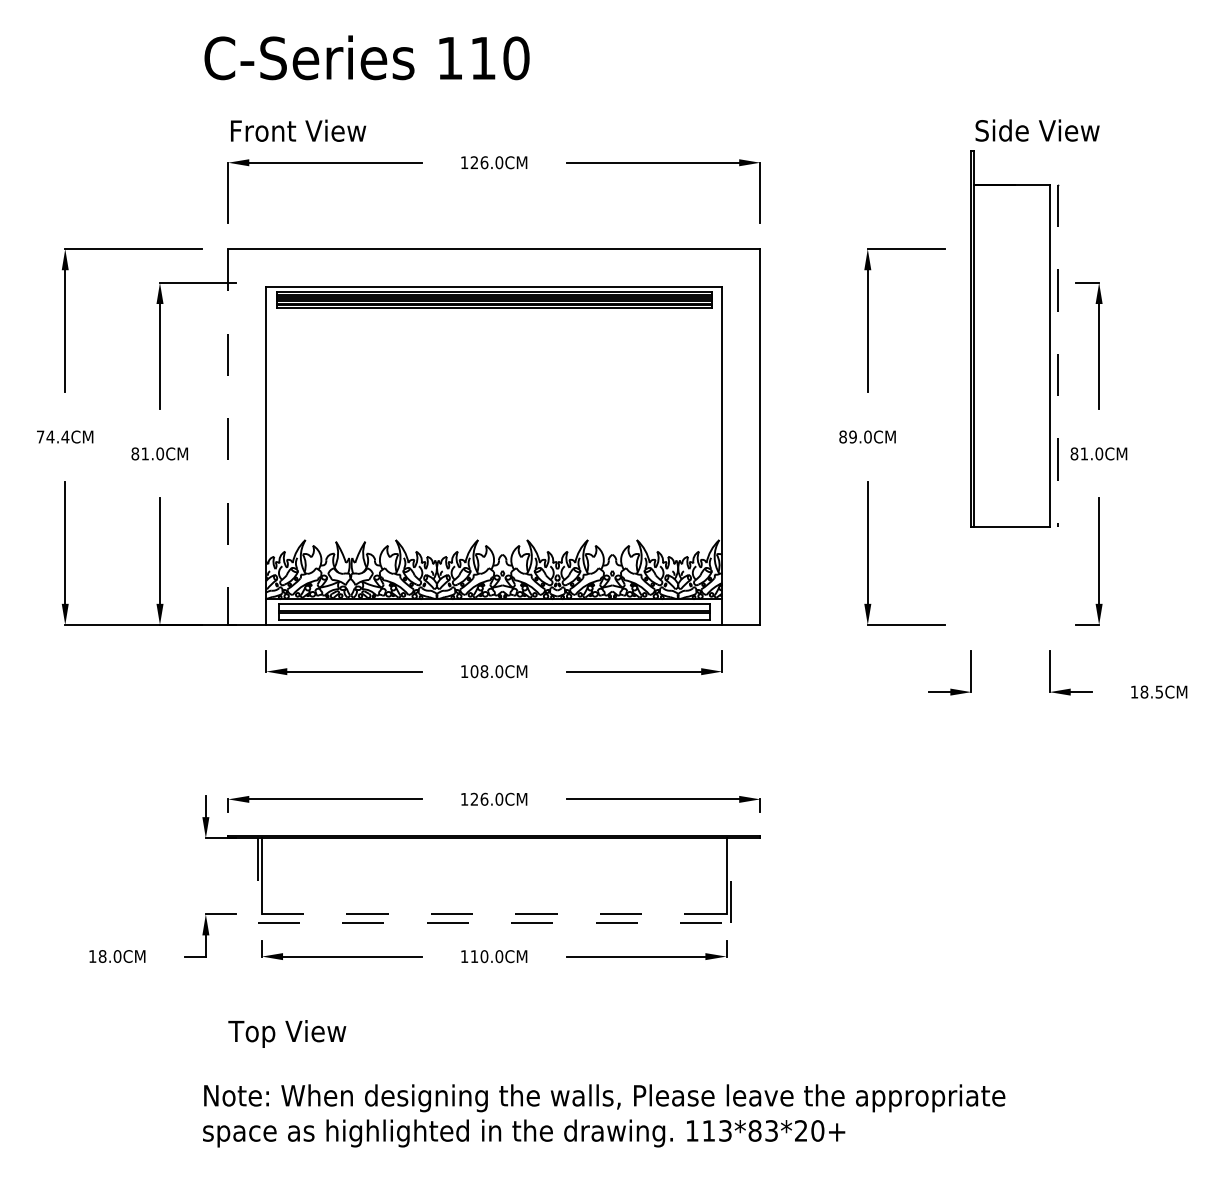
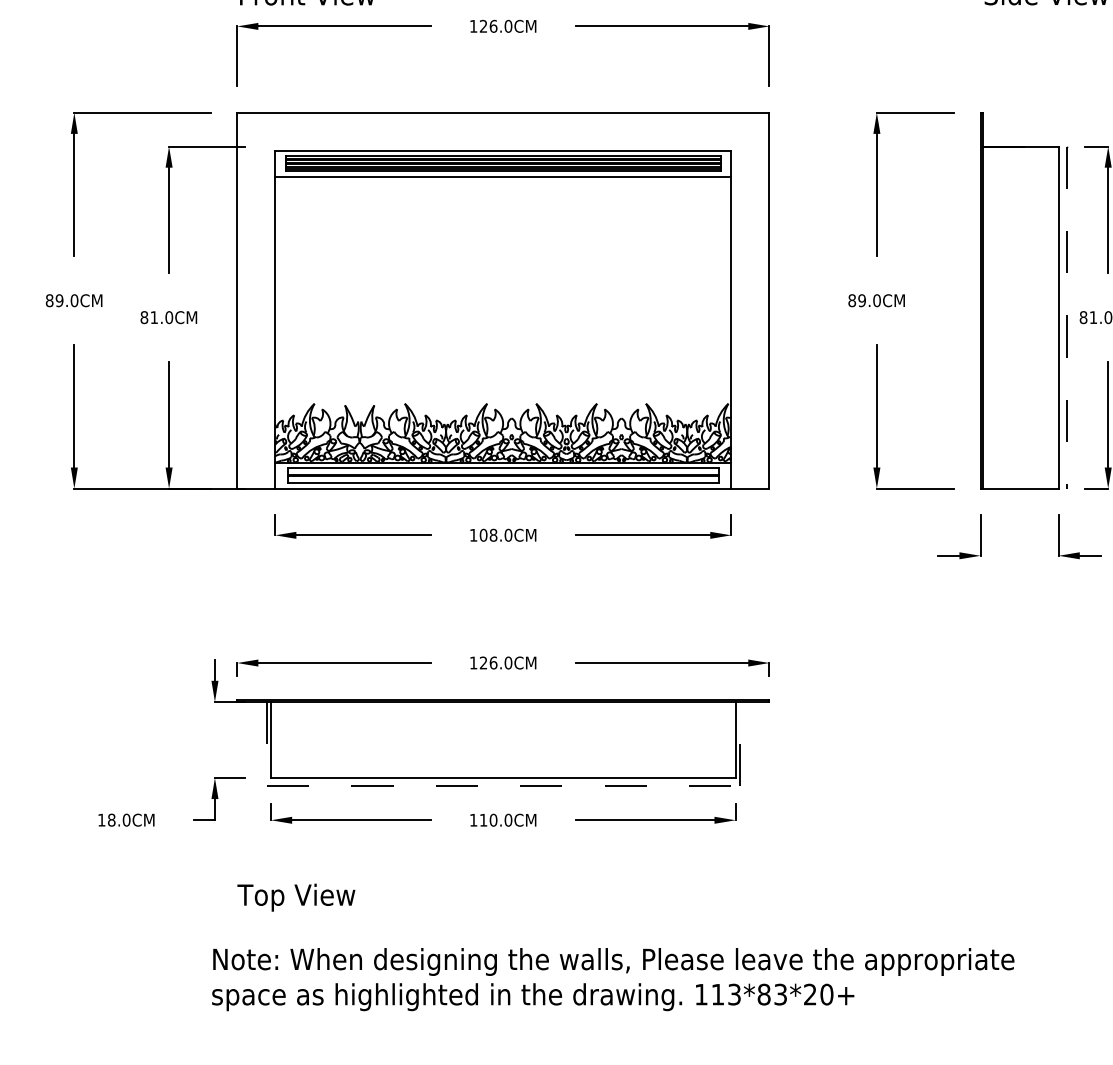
line: (494, 313) -> (503, 177), added
part: (1014, 338) -> (1023, 300), moved
text: (52, 436) -> (61, 300), 74.4CM -> 89.0CM
line: (228, 437) -> (237, 301), dashed -> solid
line: (494, 914) -> (503, 778), dashed -> solid

